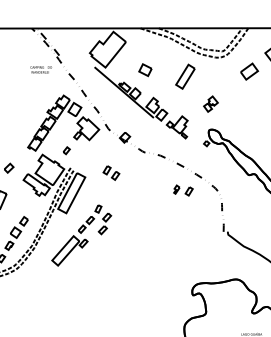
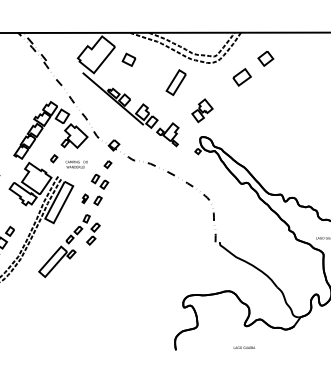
text: (40, 69) -> (76, 164), moved
part: (144, 69) -> (128, 59), moved
part: (210, 103) -> (202, 110), size x1.43
part: (118, 156) -> (107, 164), added
part: (182, 190) -> (91, 199), moved

